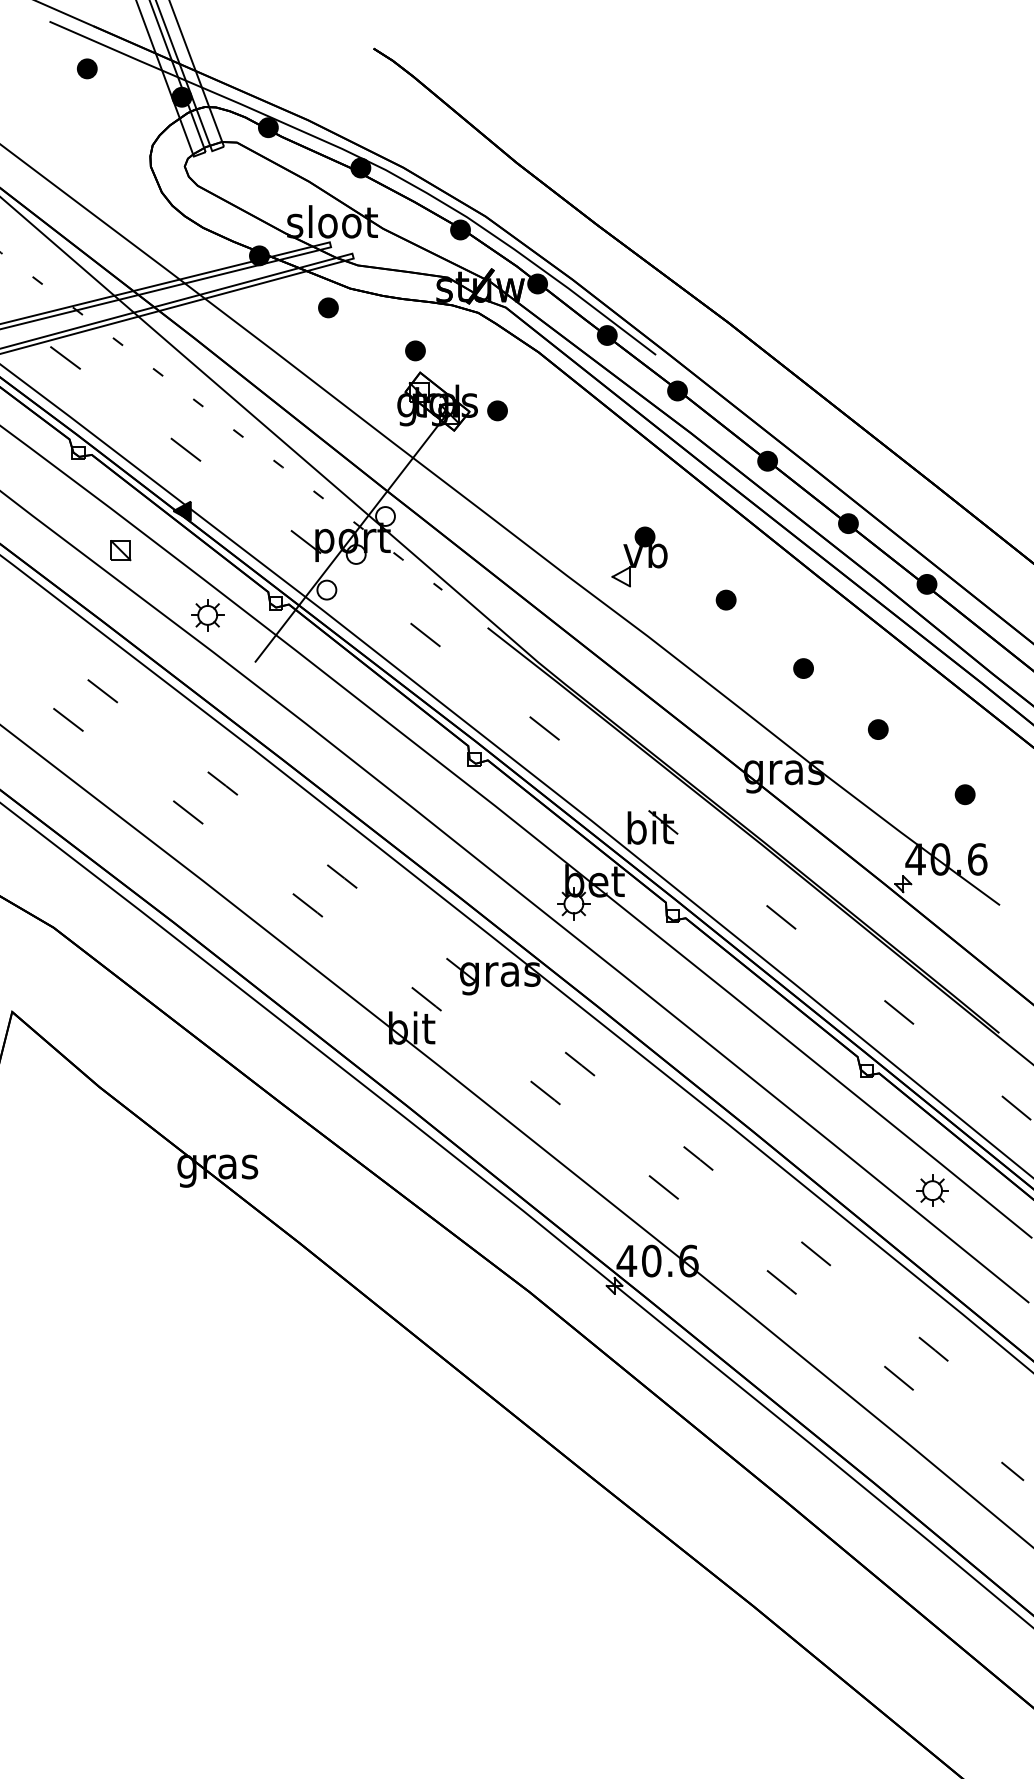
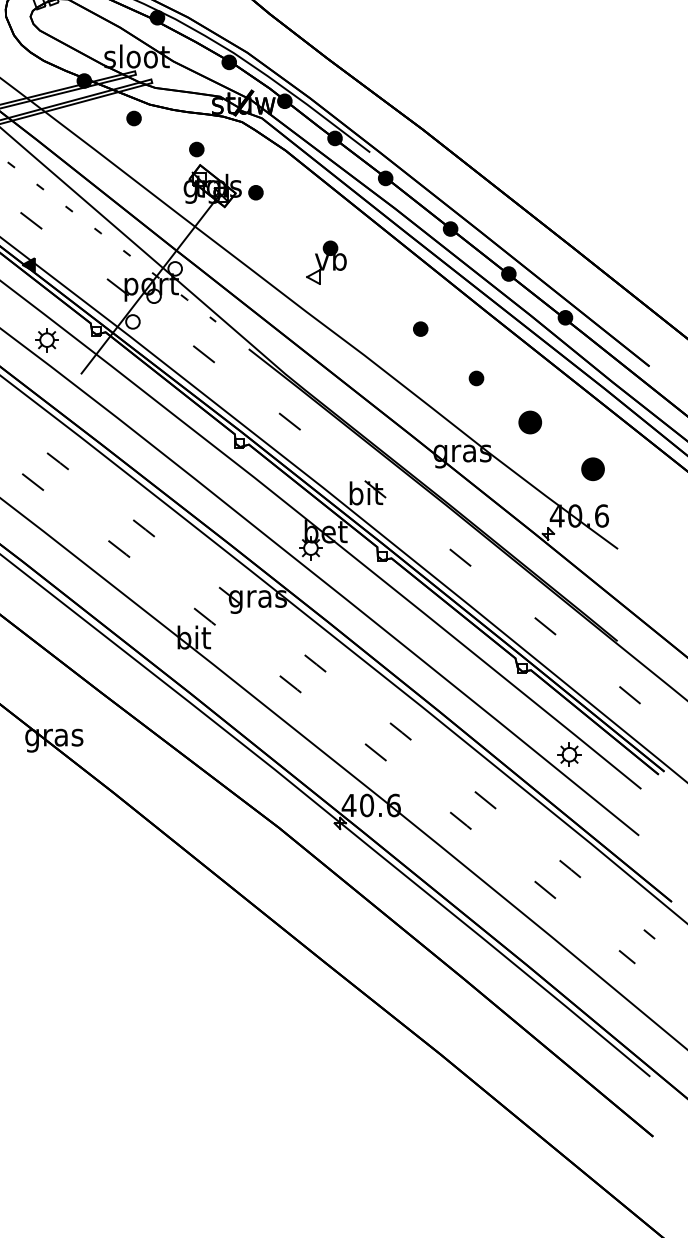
part: (639, 556) -> (326, 262), moved
part: (878, 729) -> (530, 422), size x1.6
part: (964, 794) -> (592, 469), size x1.6

